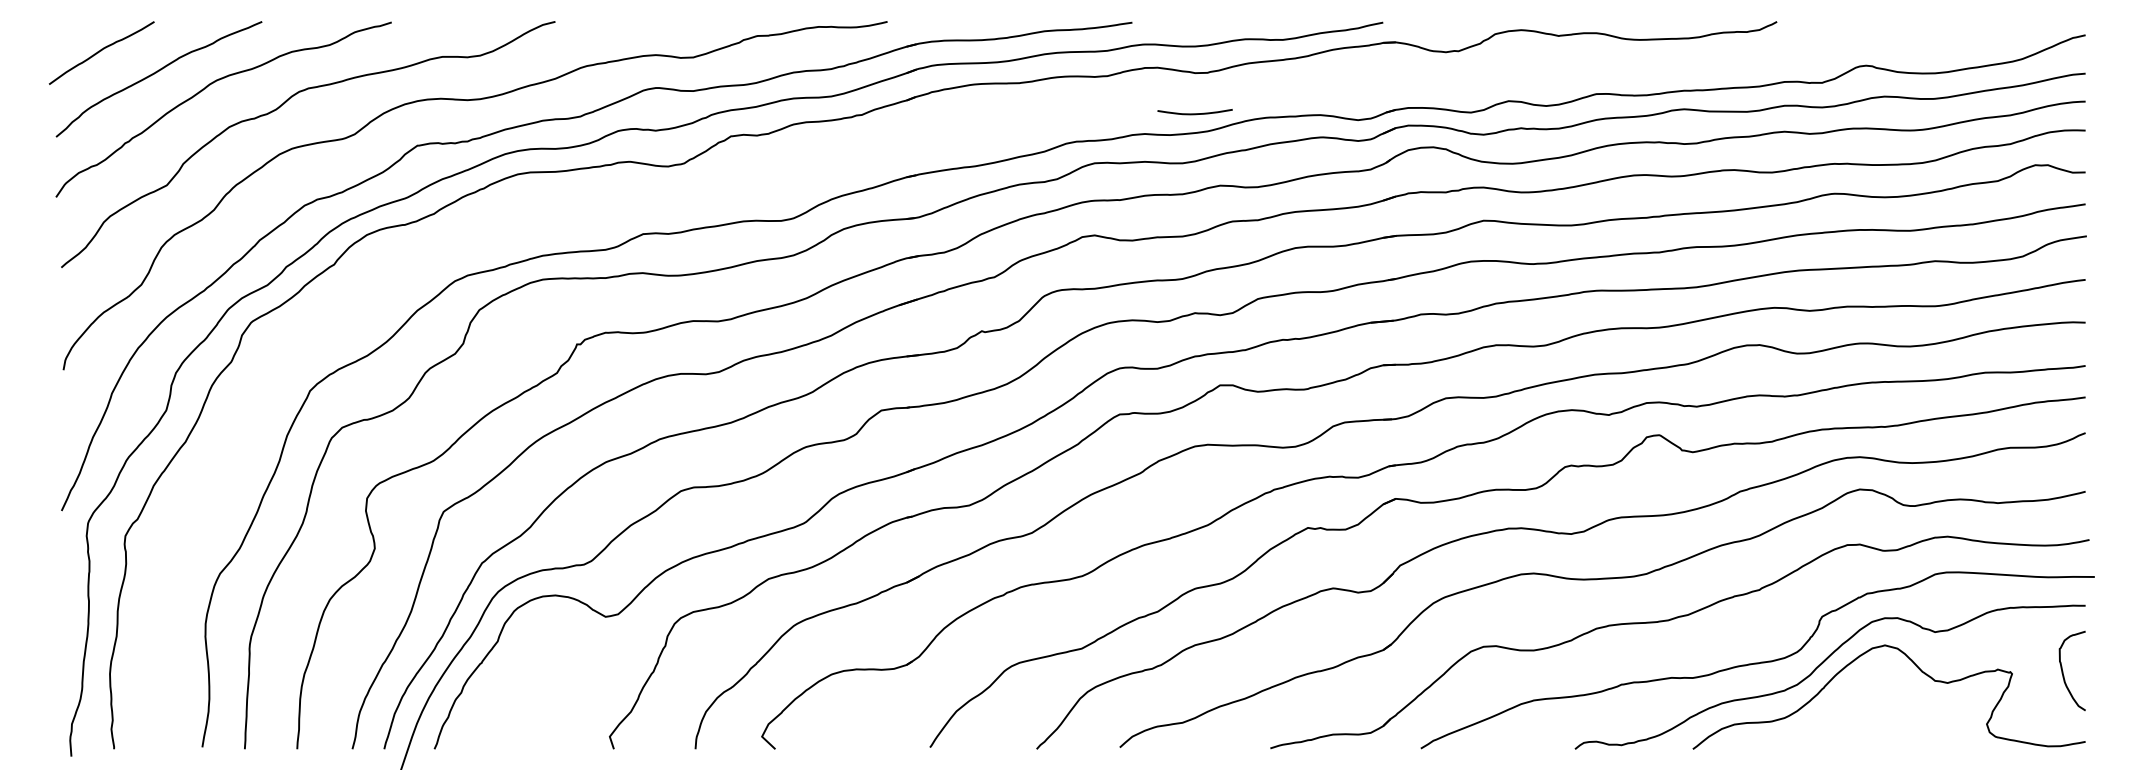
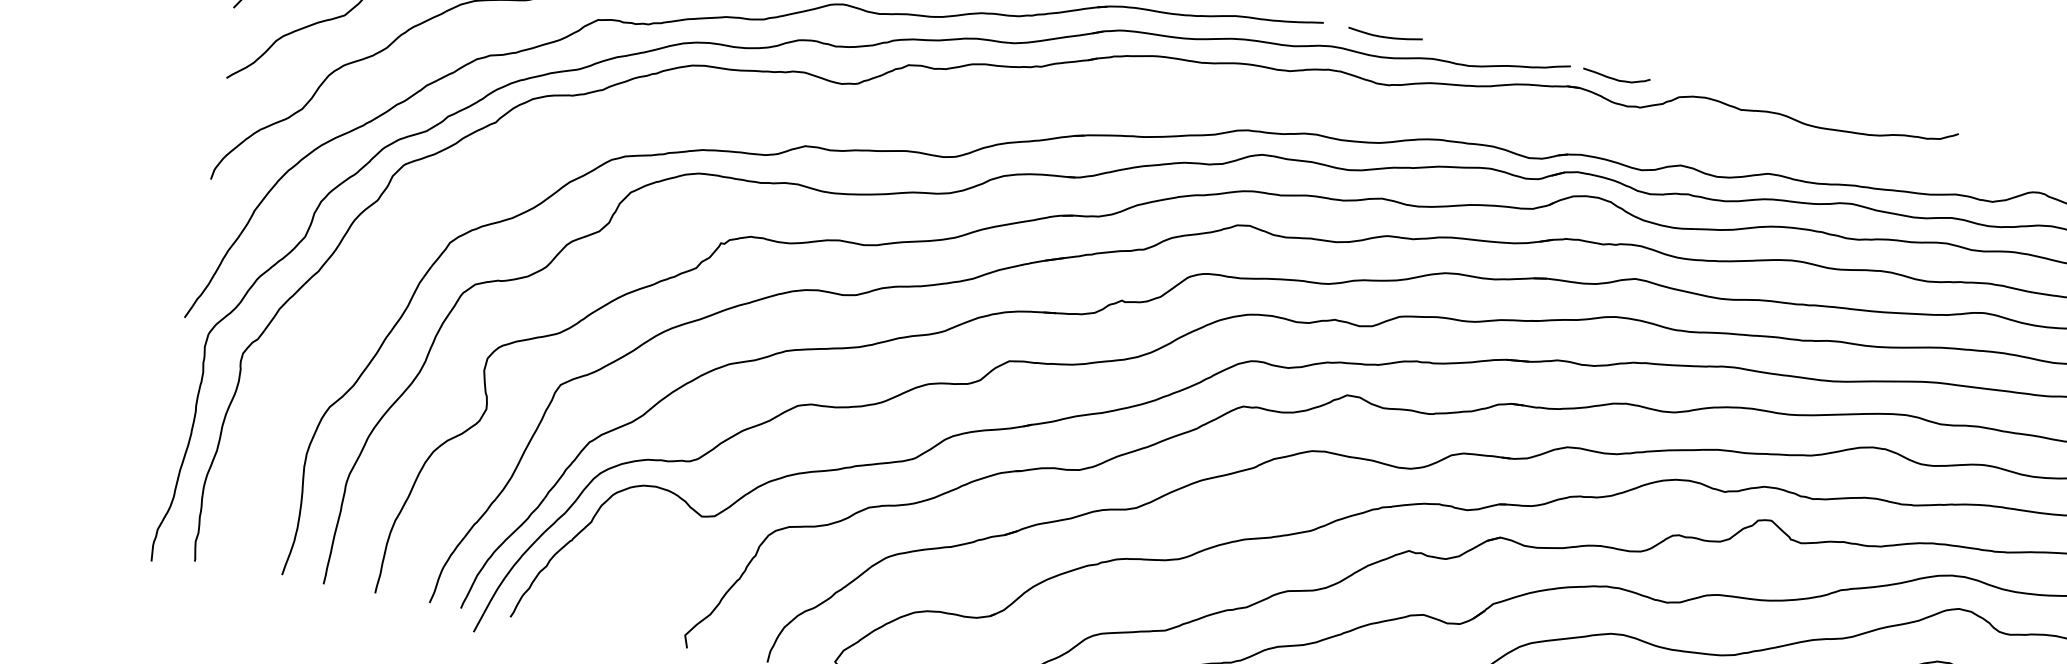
curve: (1429, 26) -> (1615, 78), added
curve: (1194, 113) -> (1384, 36), moved

